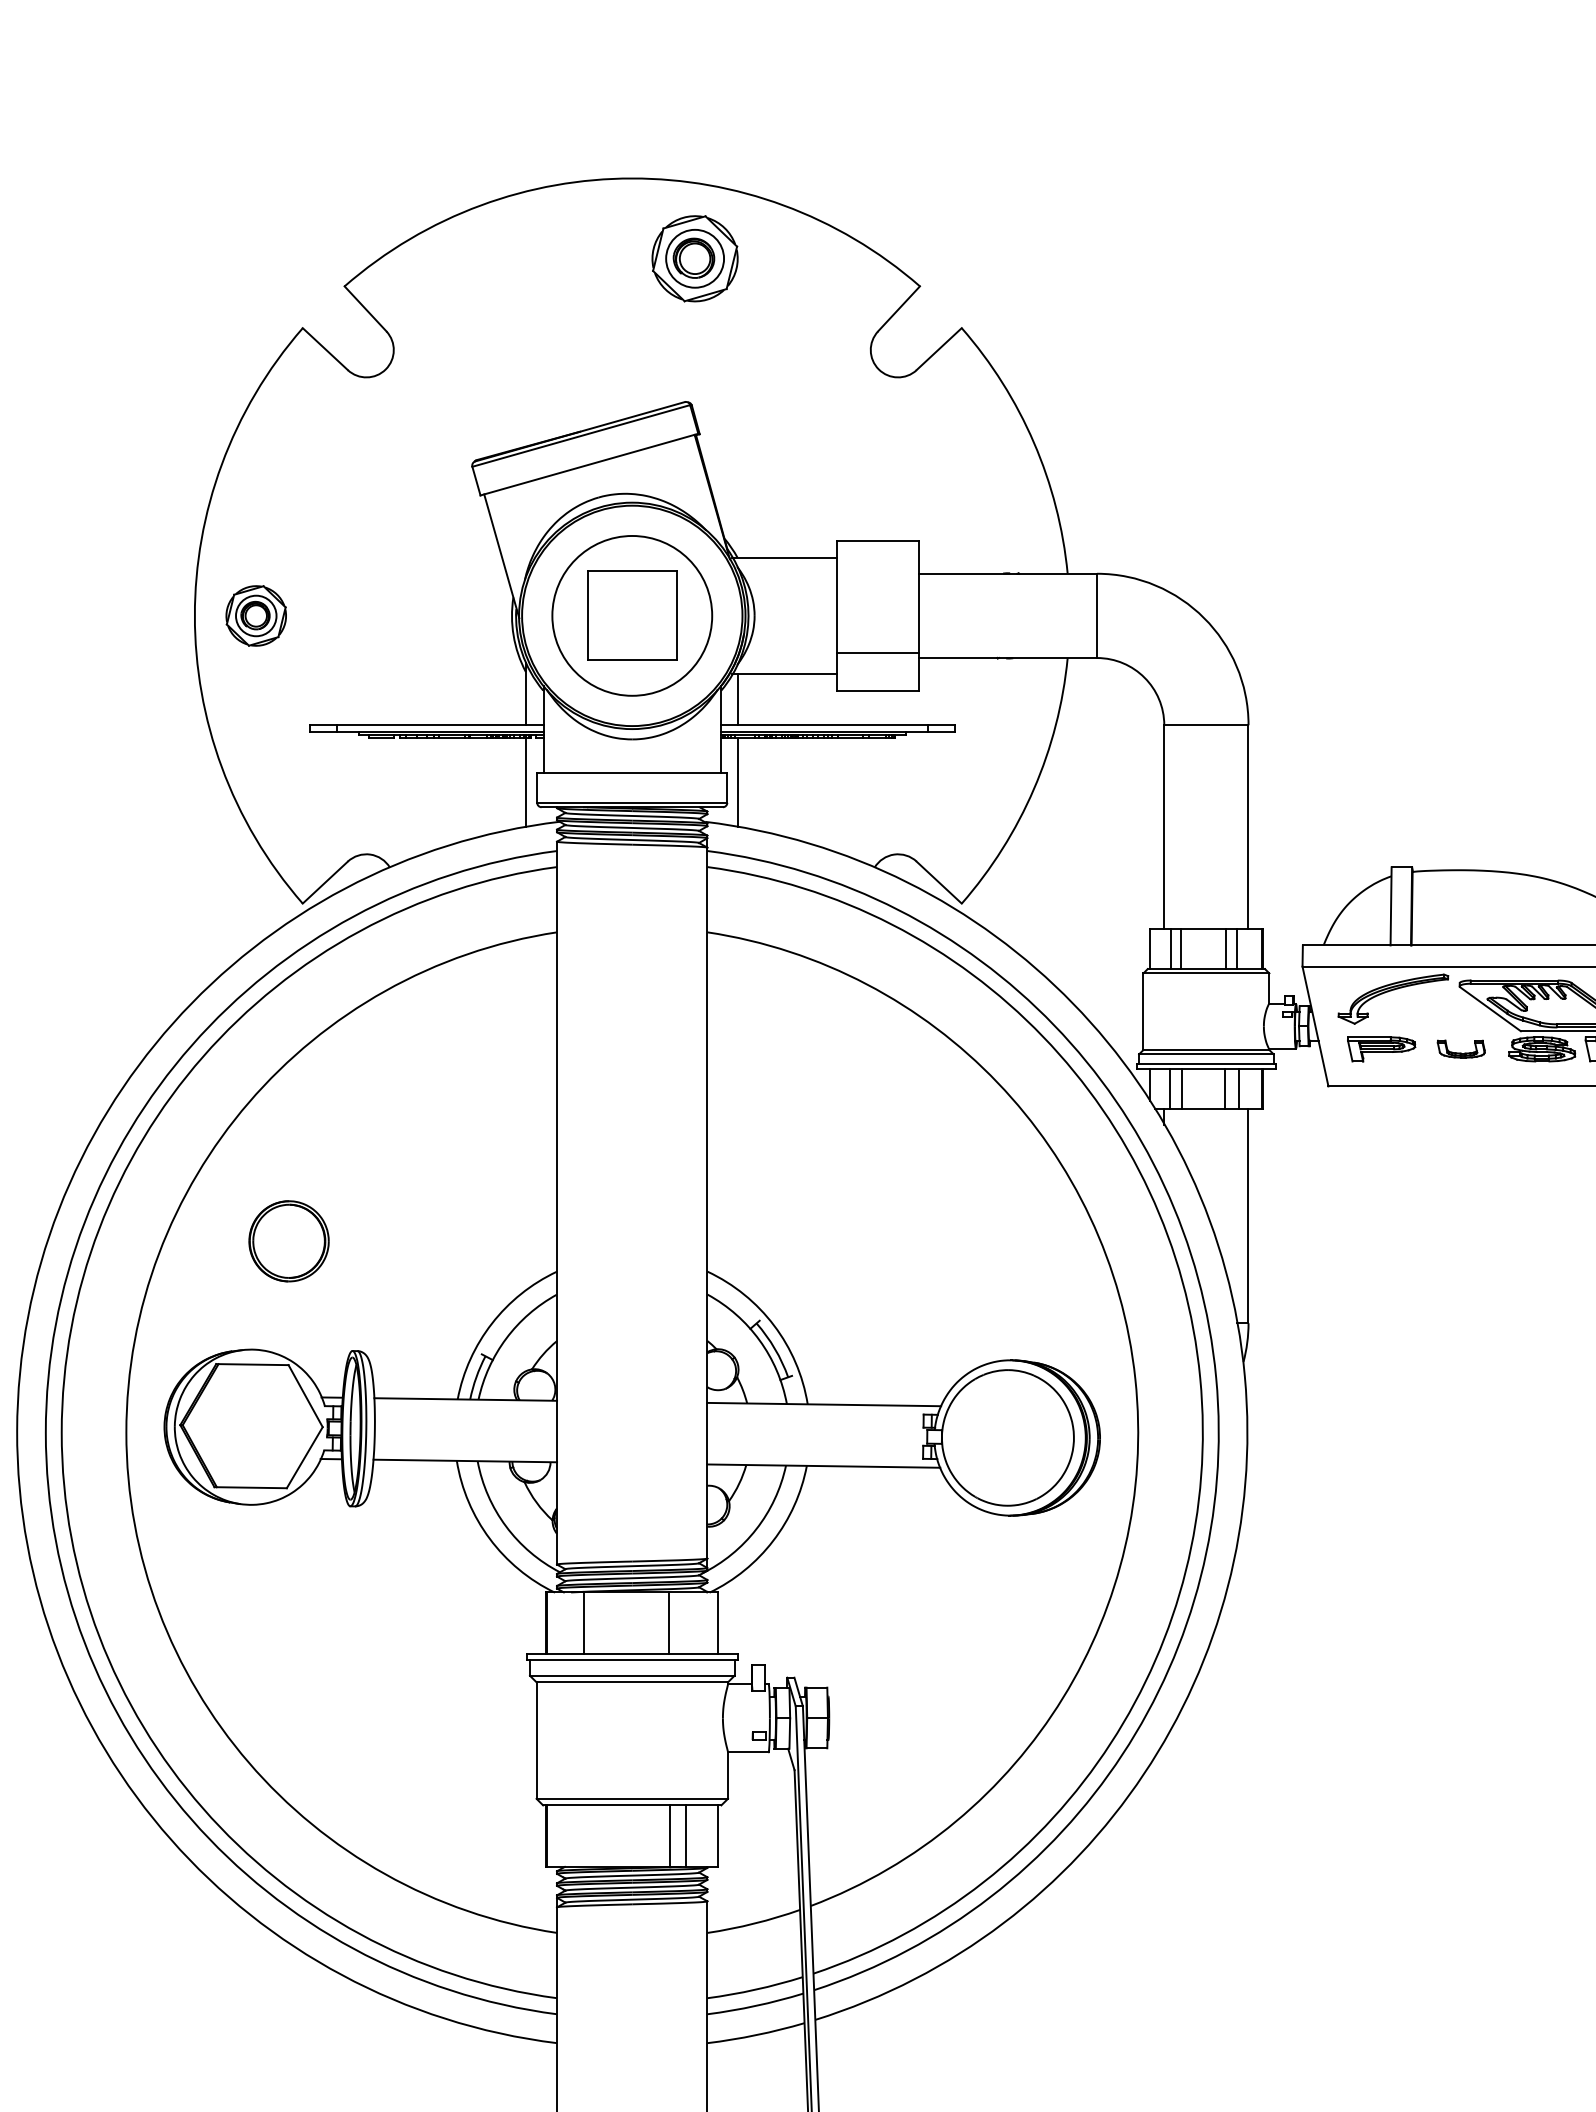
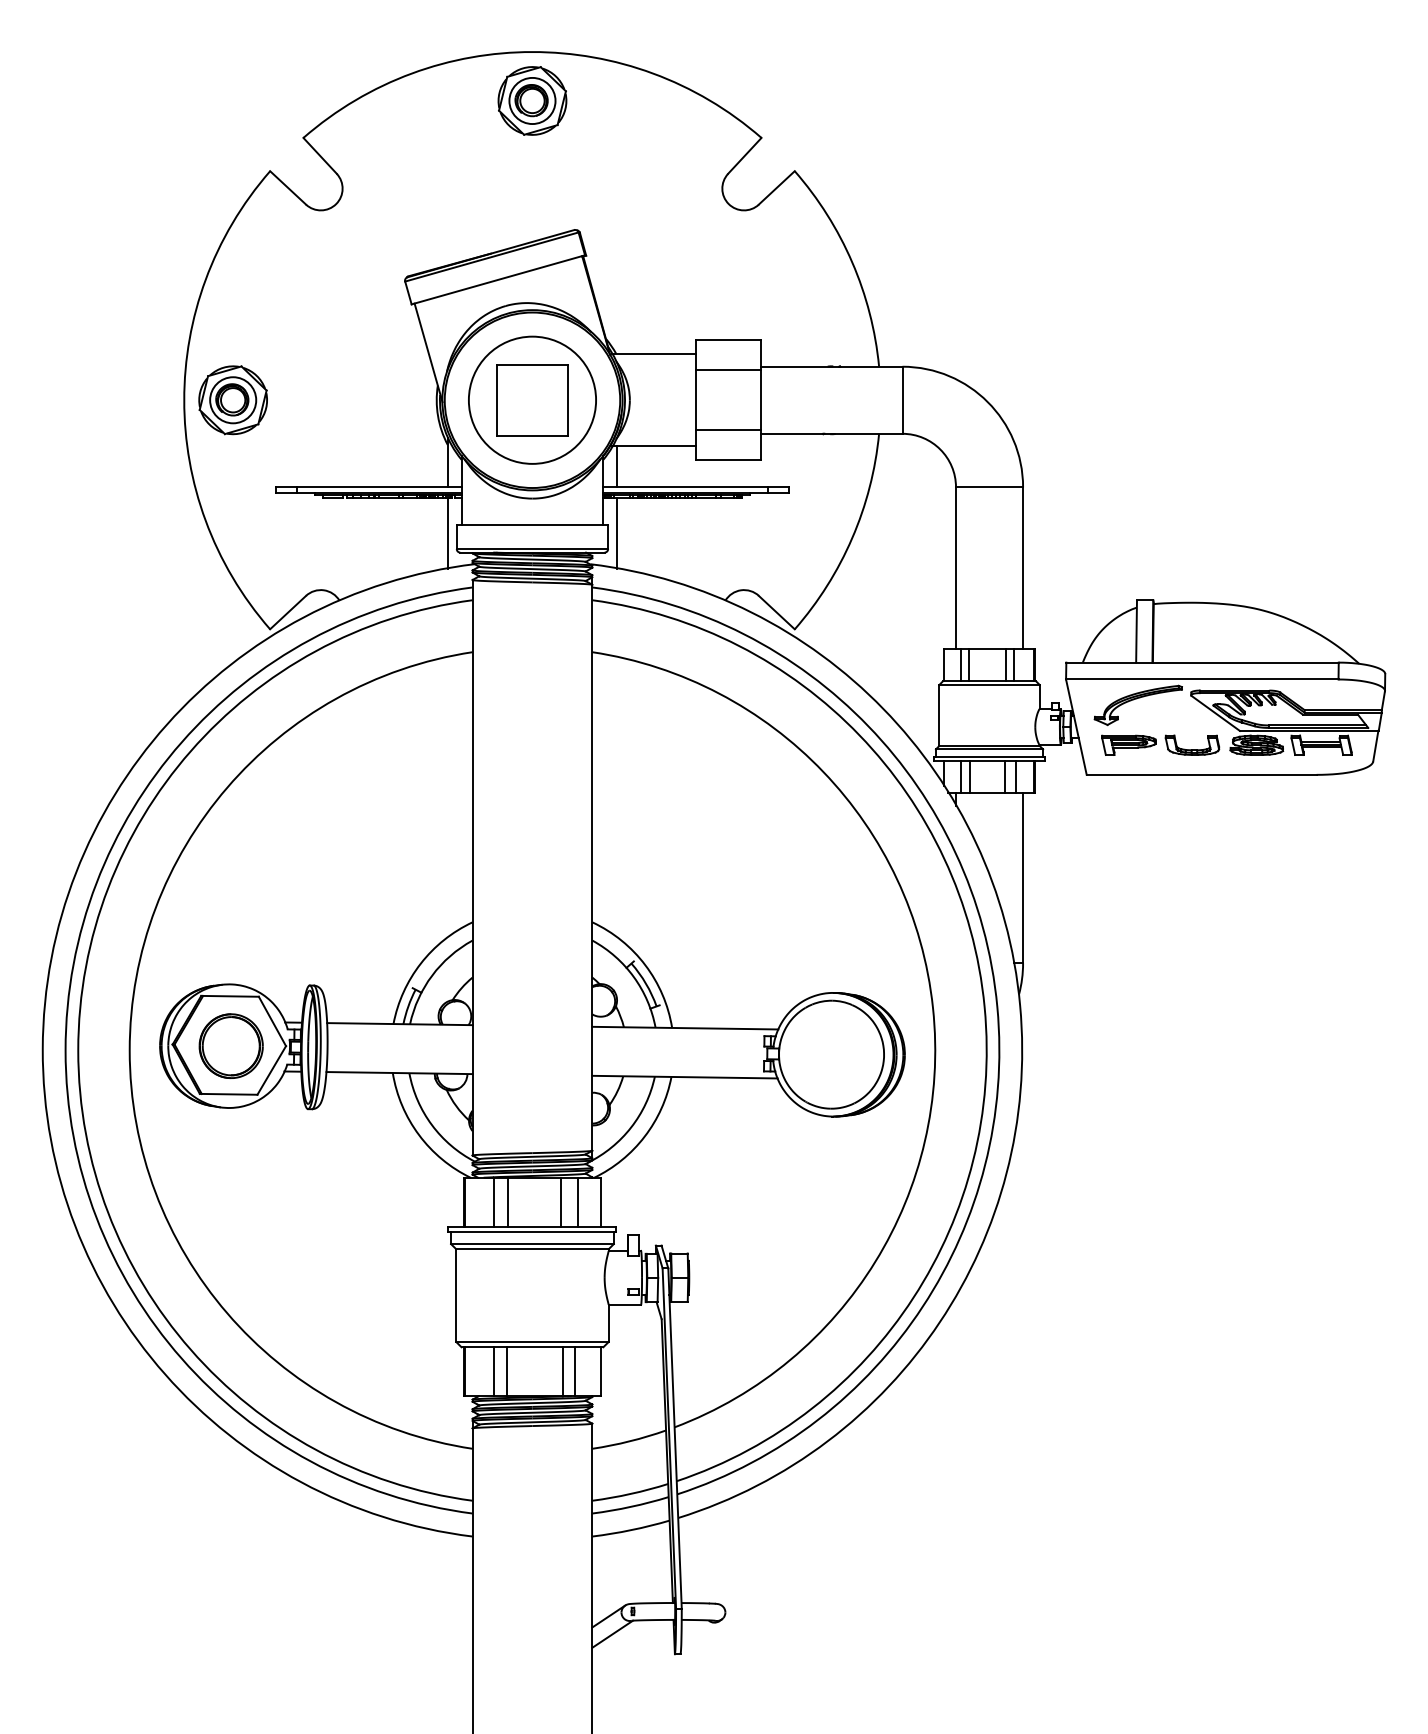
part: (695, 258) -> (532, 100), moved
line: (878, 578) -> (728, 370), added
part: (255, 616) -> (232, 400), size x1.43
part: (1461, 1048) -> (1192, 744), size x1.43
part: (288, 1240) -> (230, 1045), moved
line: (600, 1622) -> (507, 1201), added
line: (688, 1622) -> (577, 1201), added
line: (584, 1835) -> (494, 1371), added
line: (600, 1835) -> (507, 1371), added

